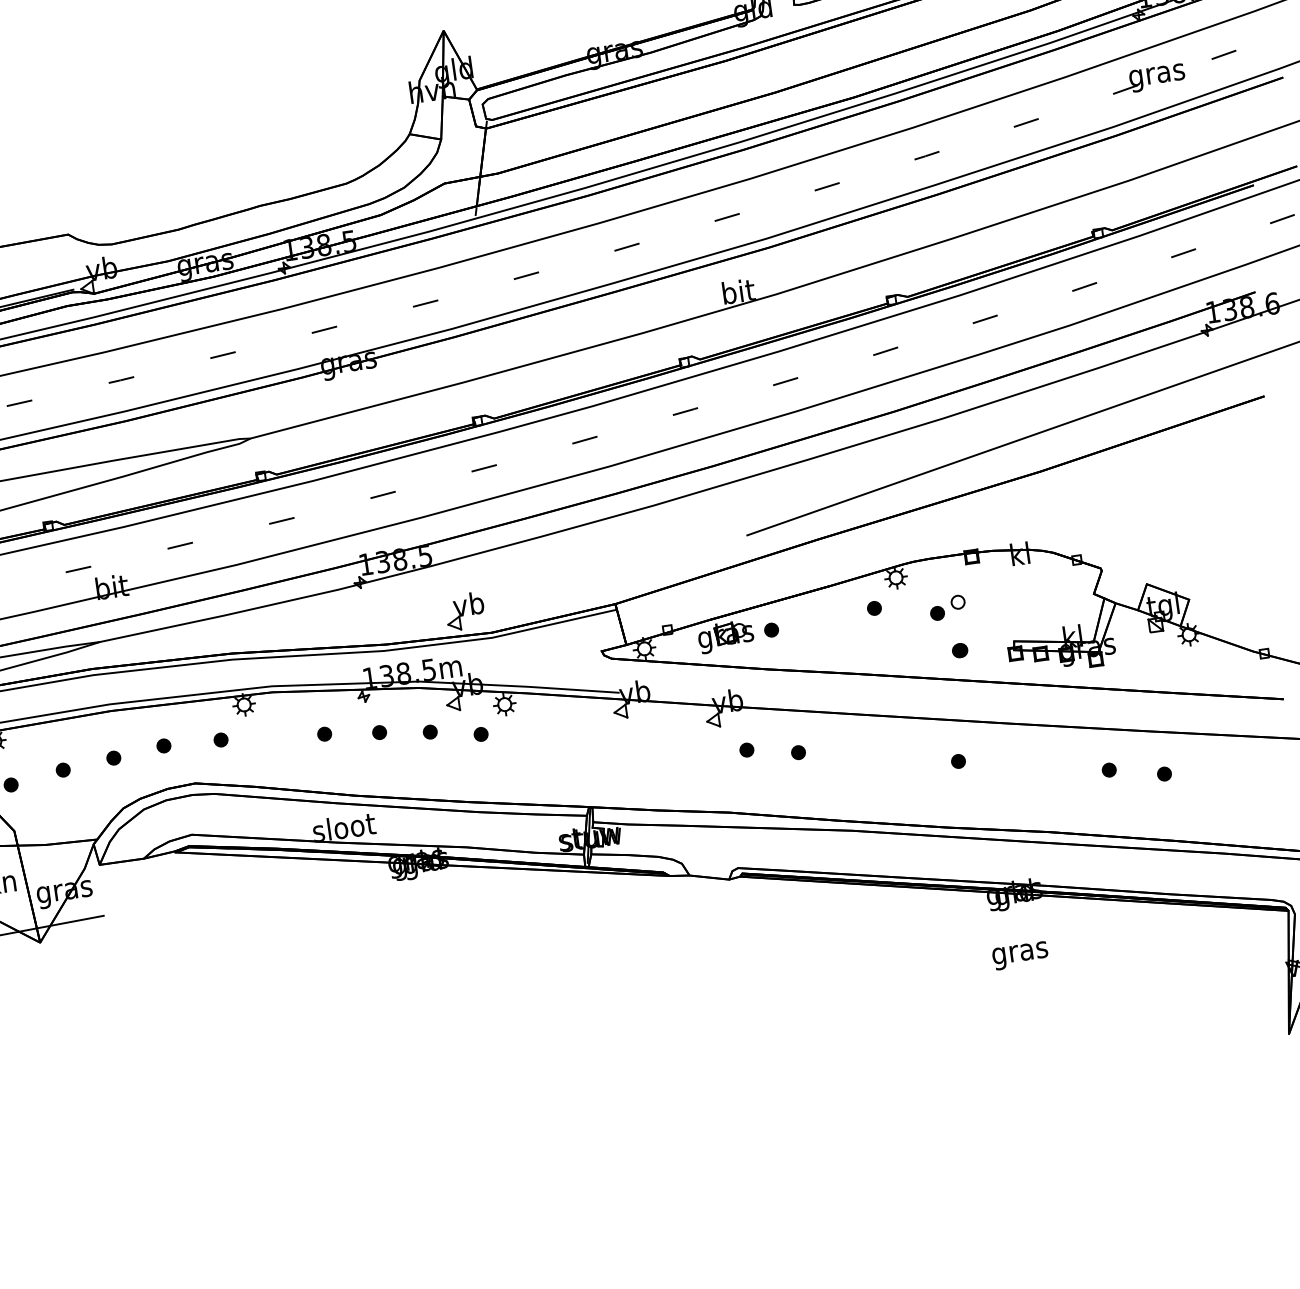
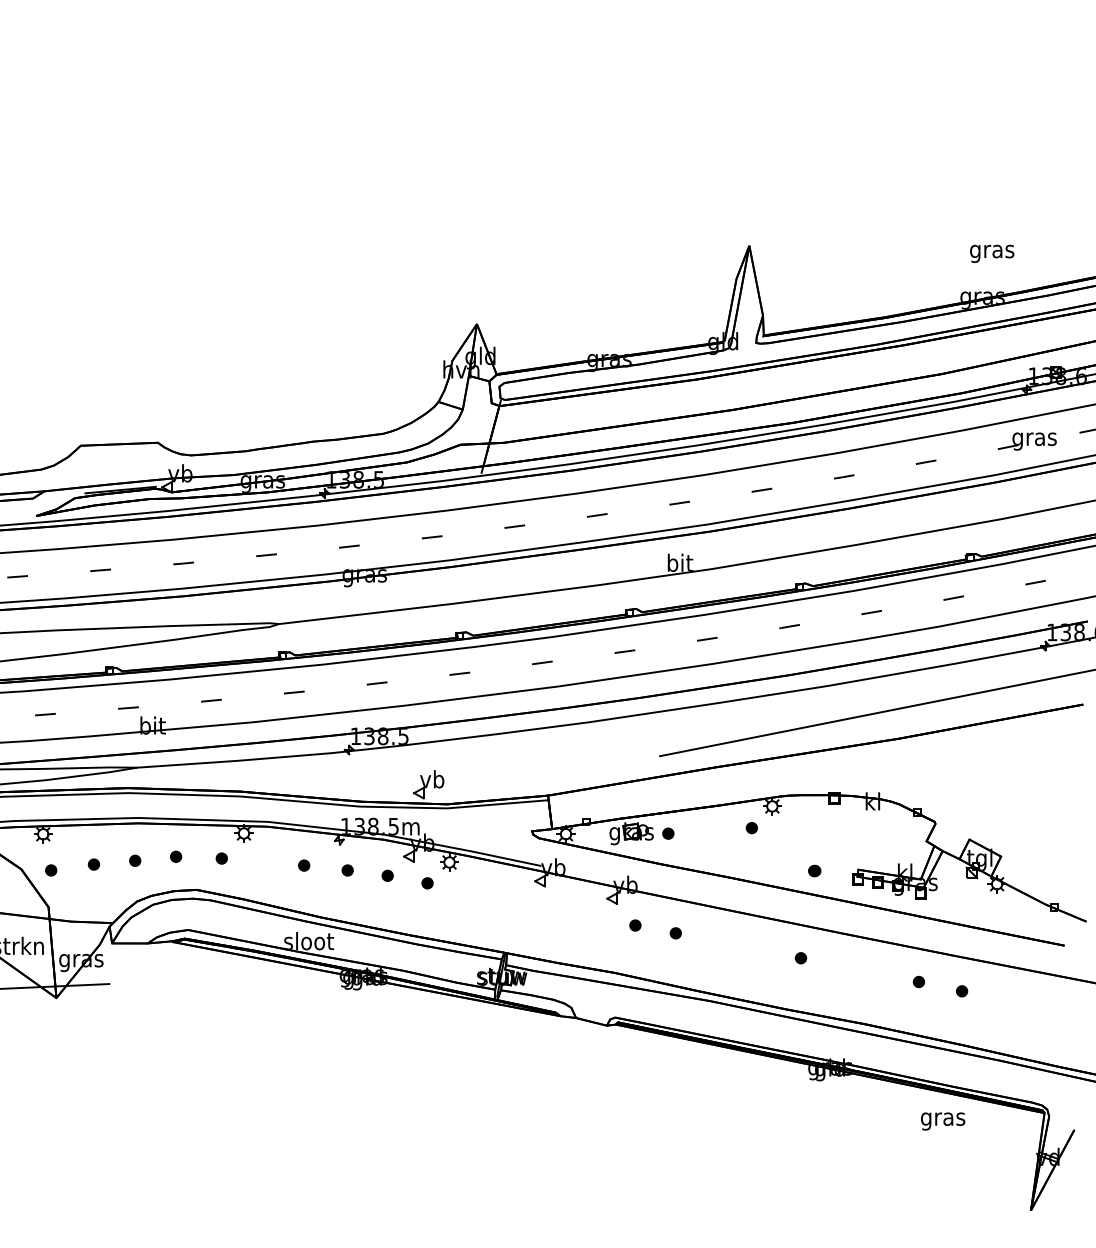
part: (947, 607) -> (809, 835), removed
text: (1021, 955) -> (943, 1121), moved

